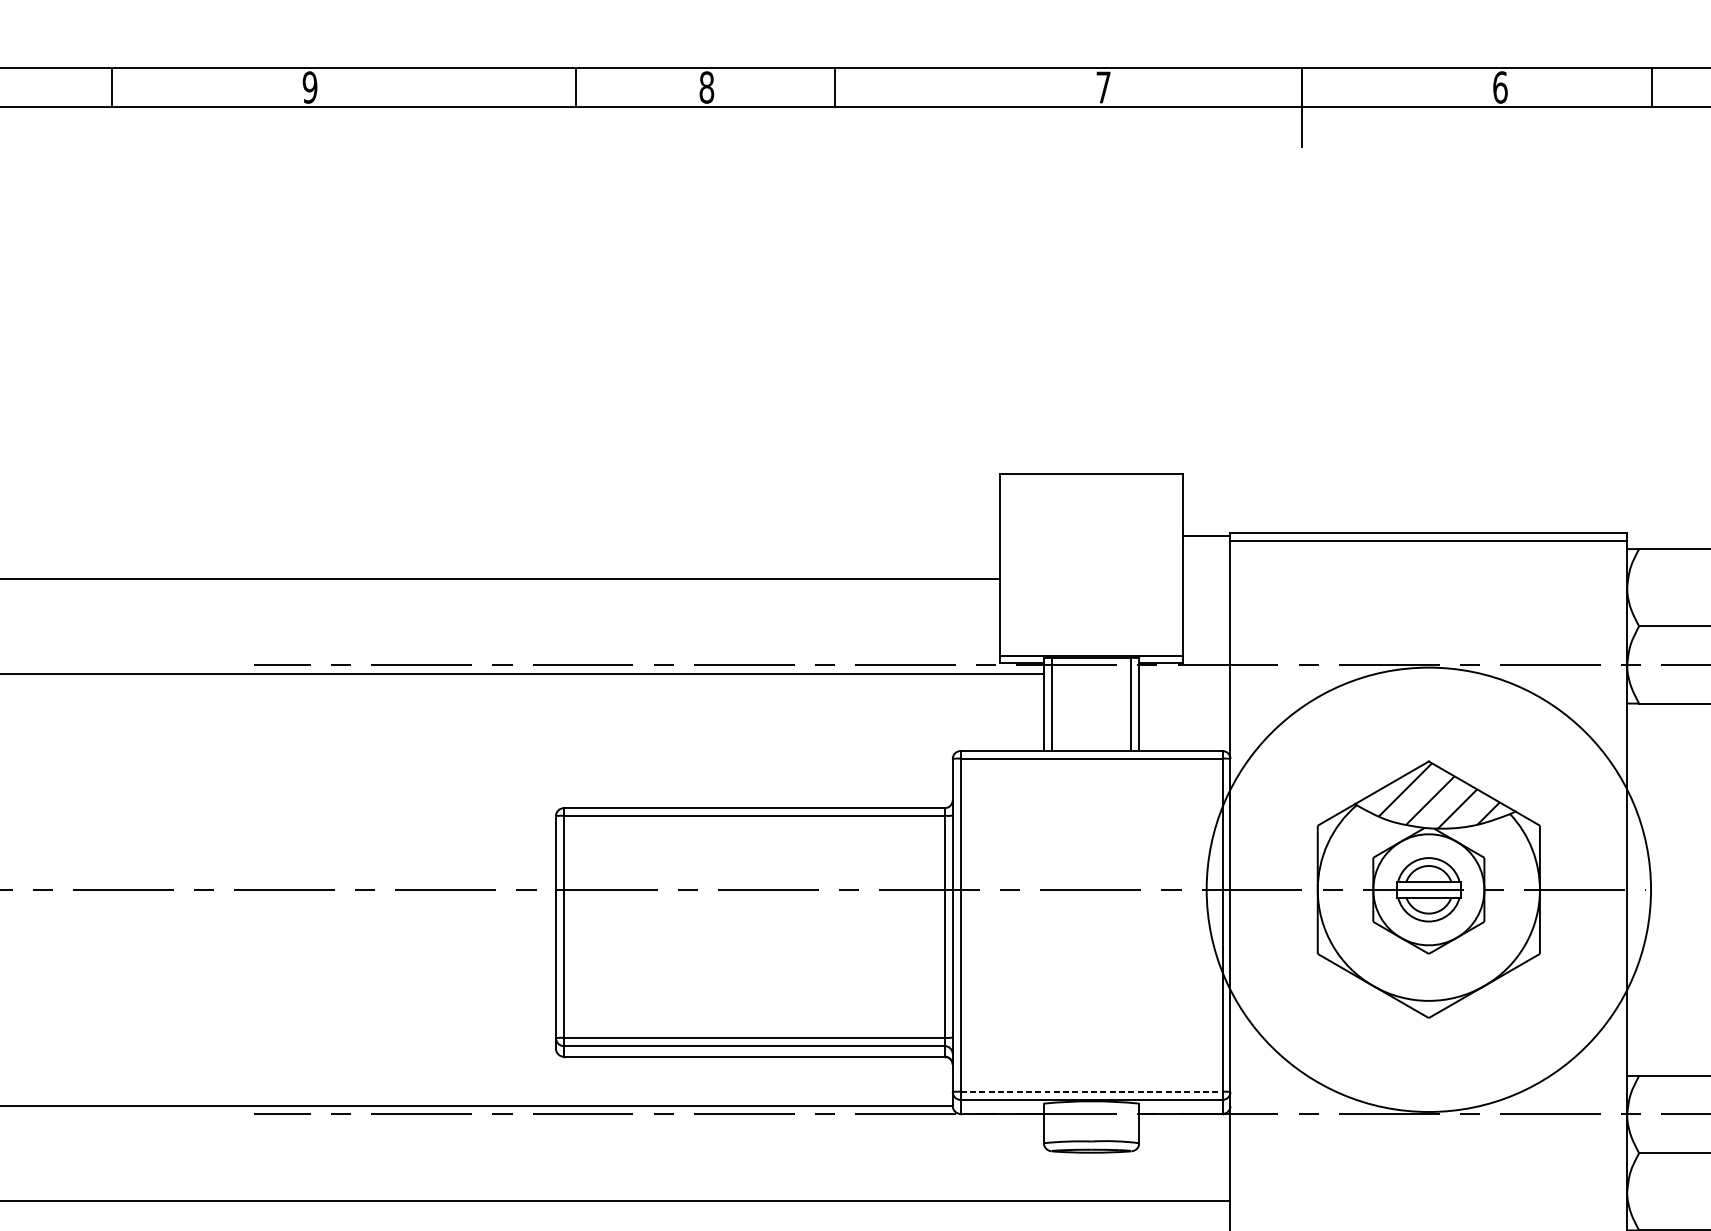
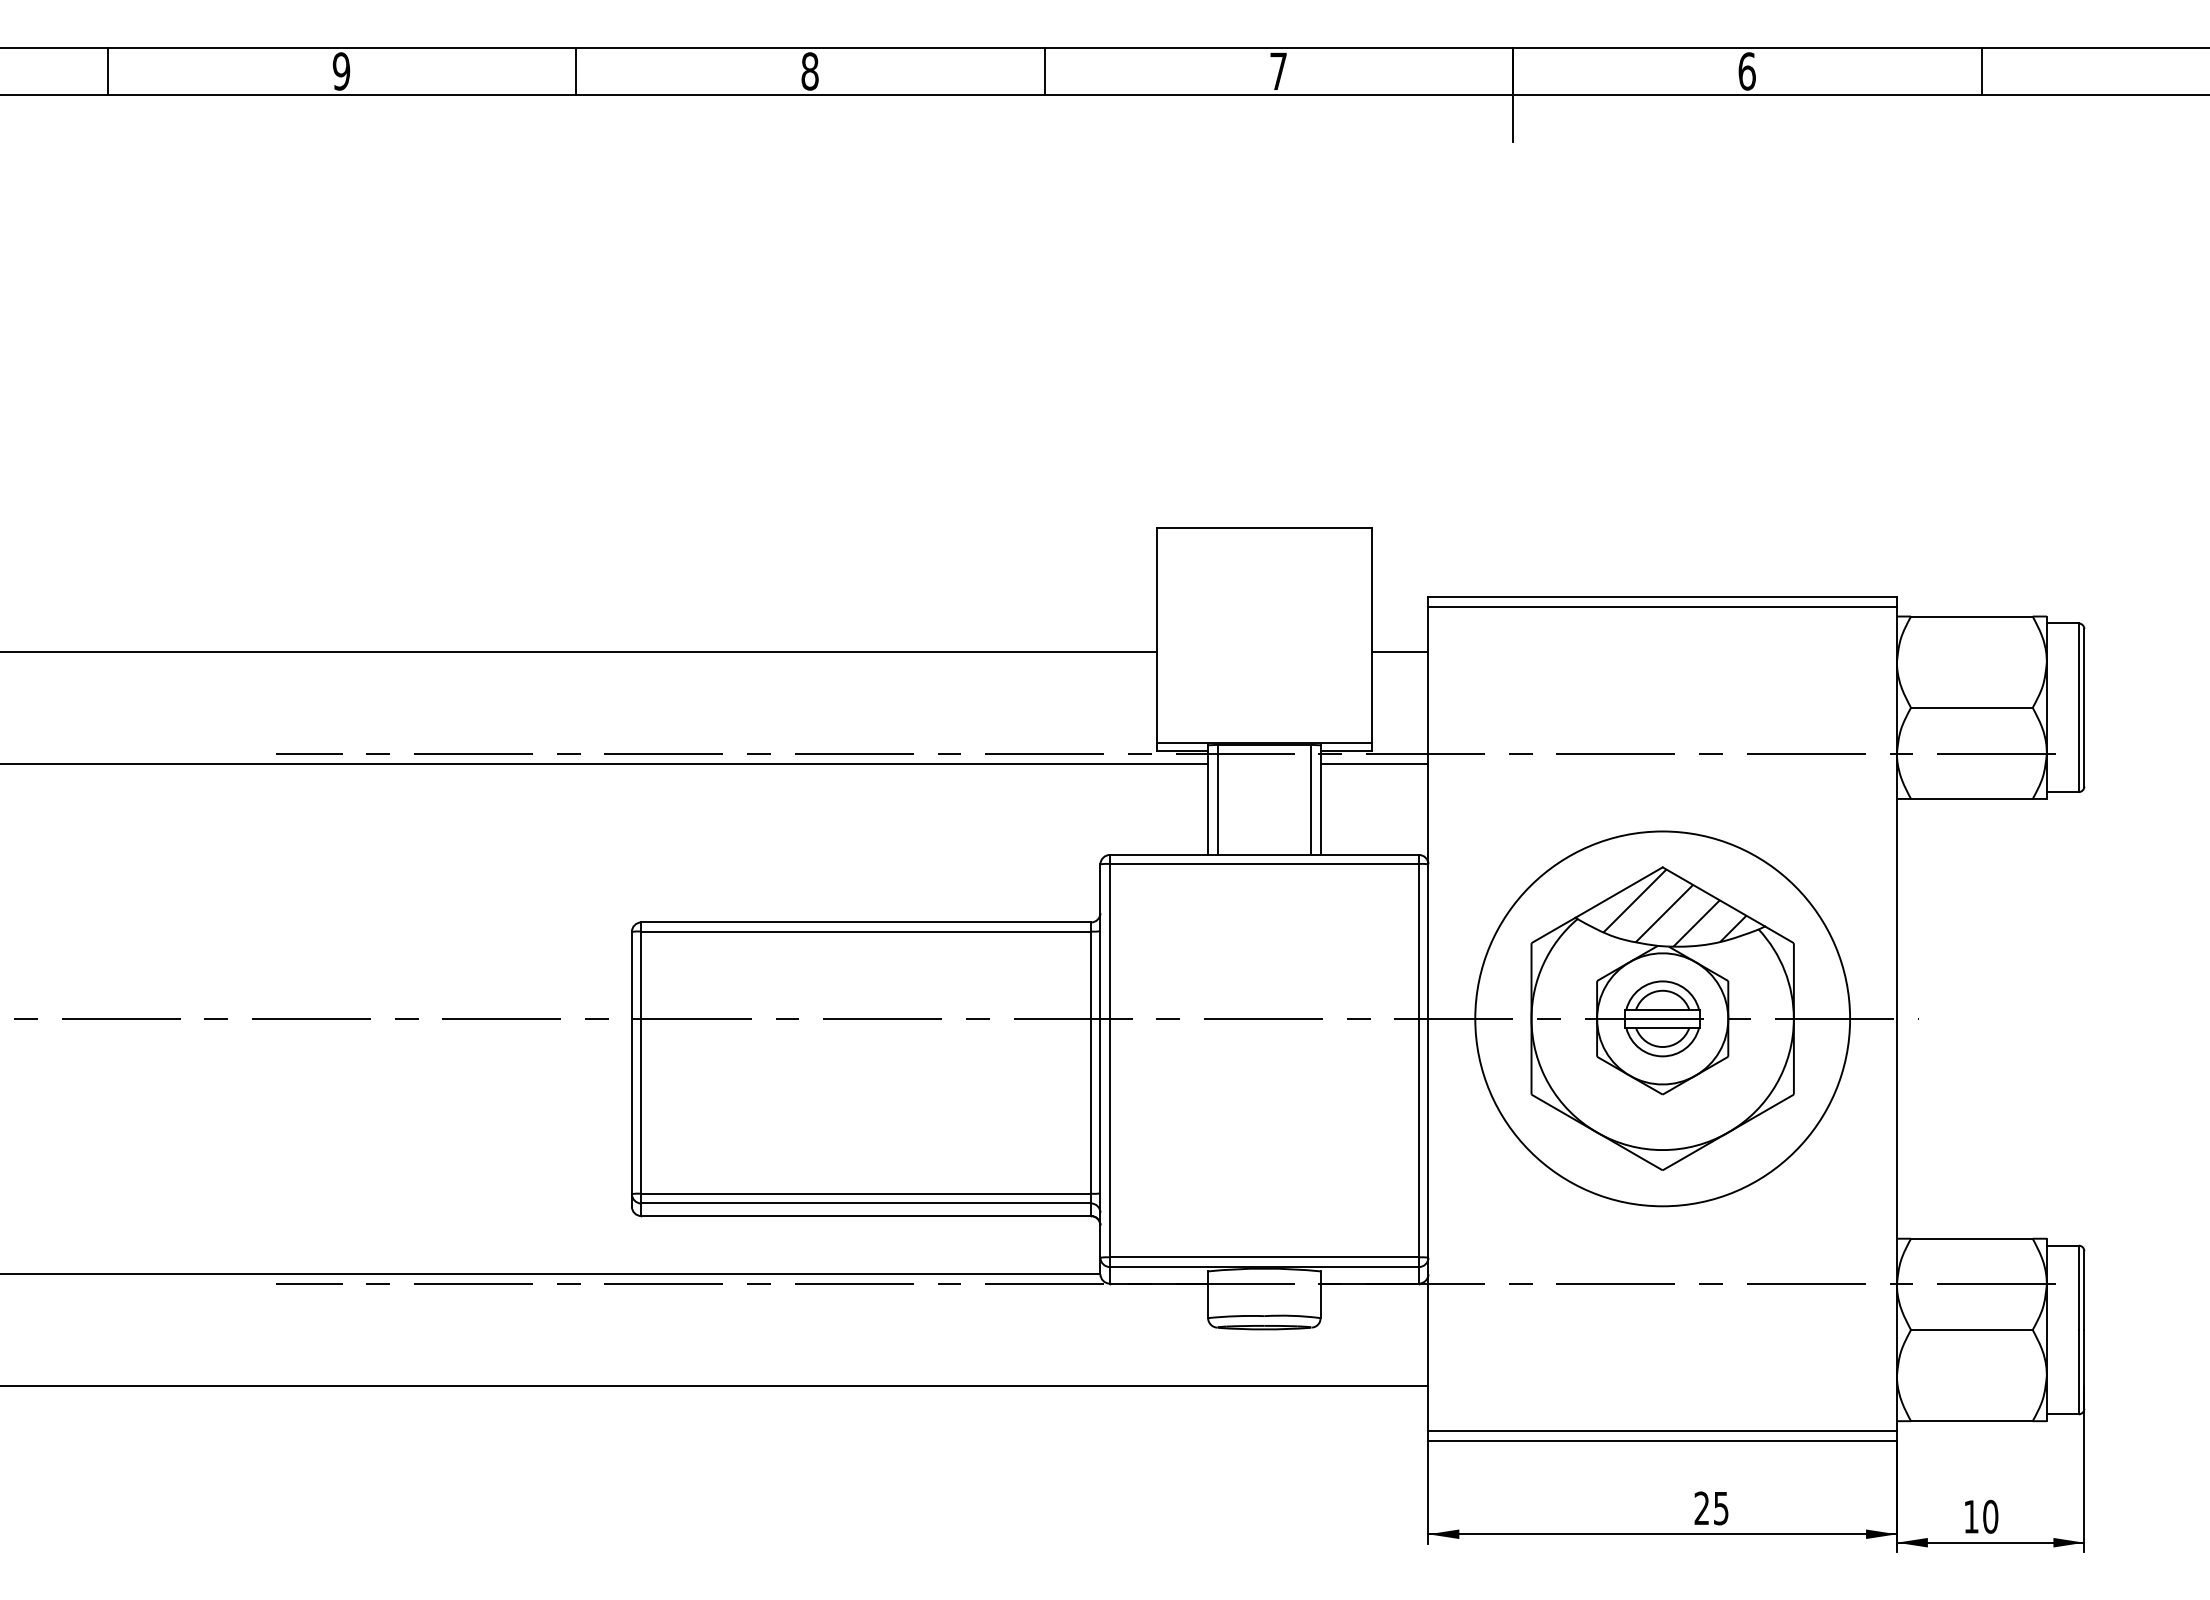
line: (575, 86) -> (576, 70), moved
line: (835, 86) -> (1044, 70), moved
line: (1651, 86) -> (1981, 70), moved
line: (1206, 535) -> (1400, 651), moved
line: (1184, 674) -> (1374, 764), added
circle: (1428, 889) -> (1662, 1018), size x0.71
line: (1091, 1091) -> (1264, 1257), dashed -> solid

